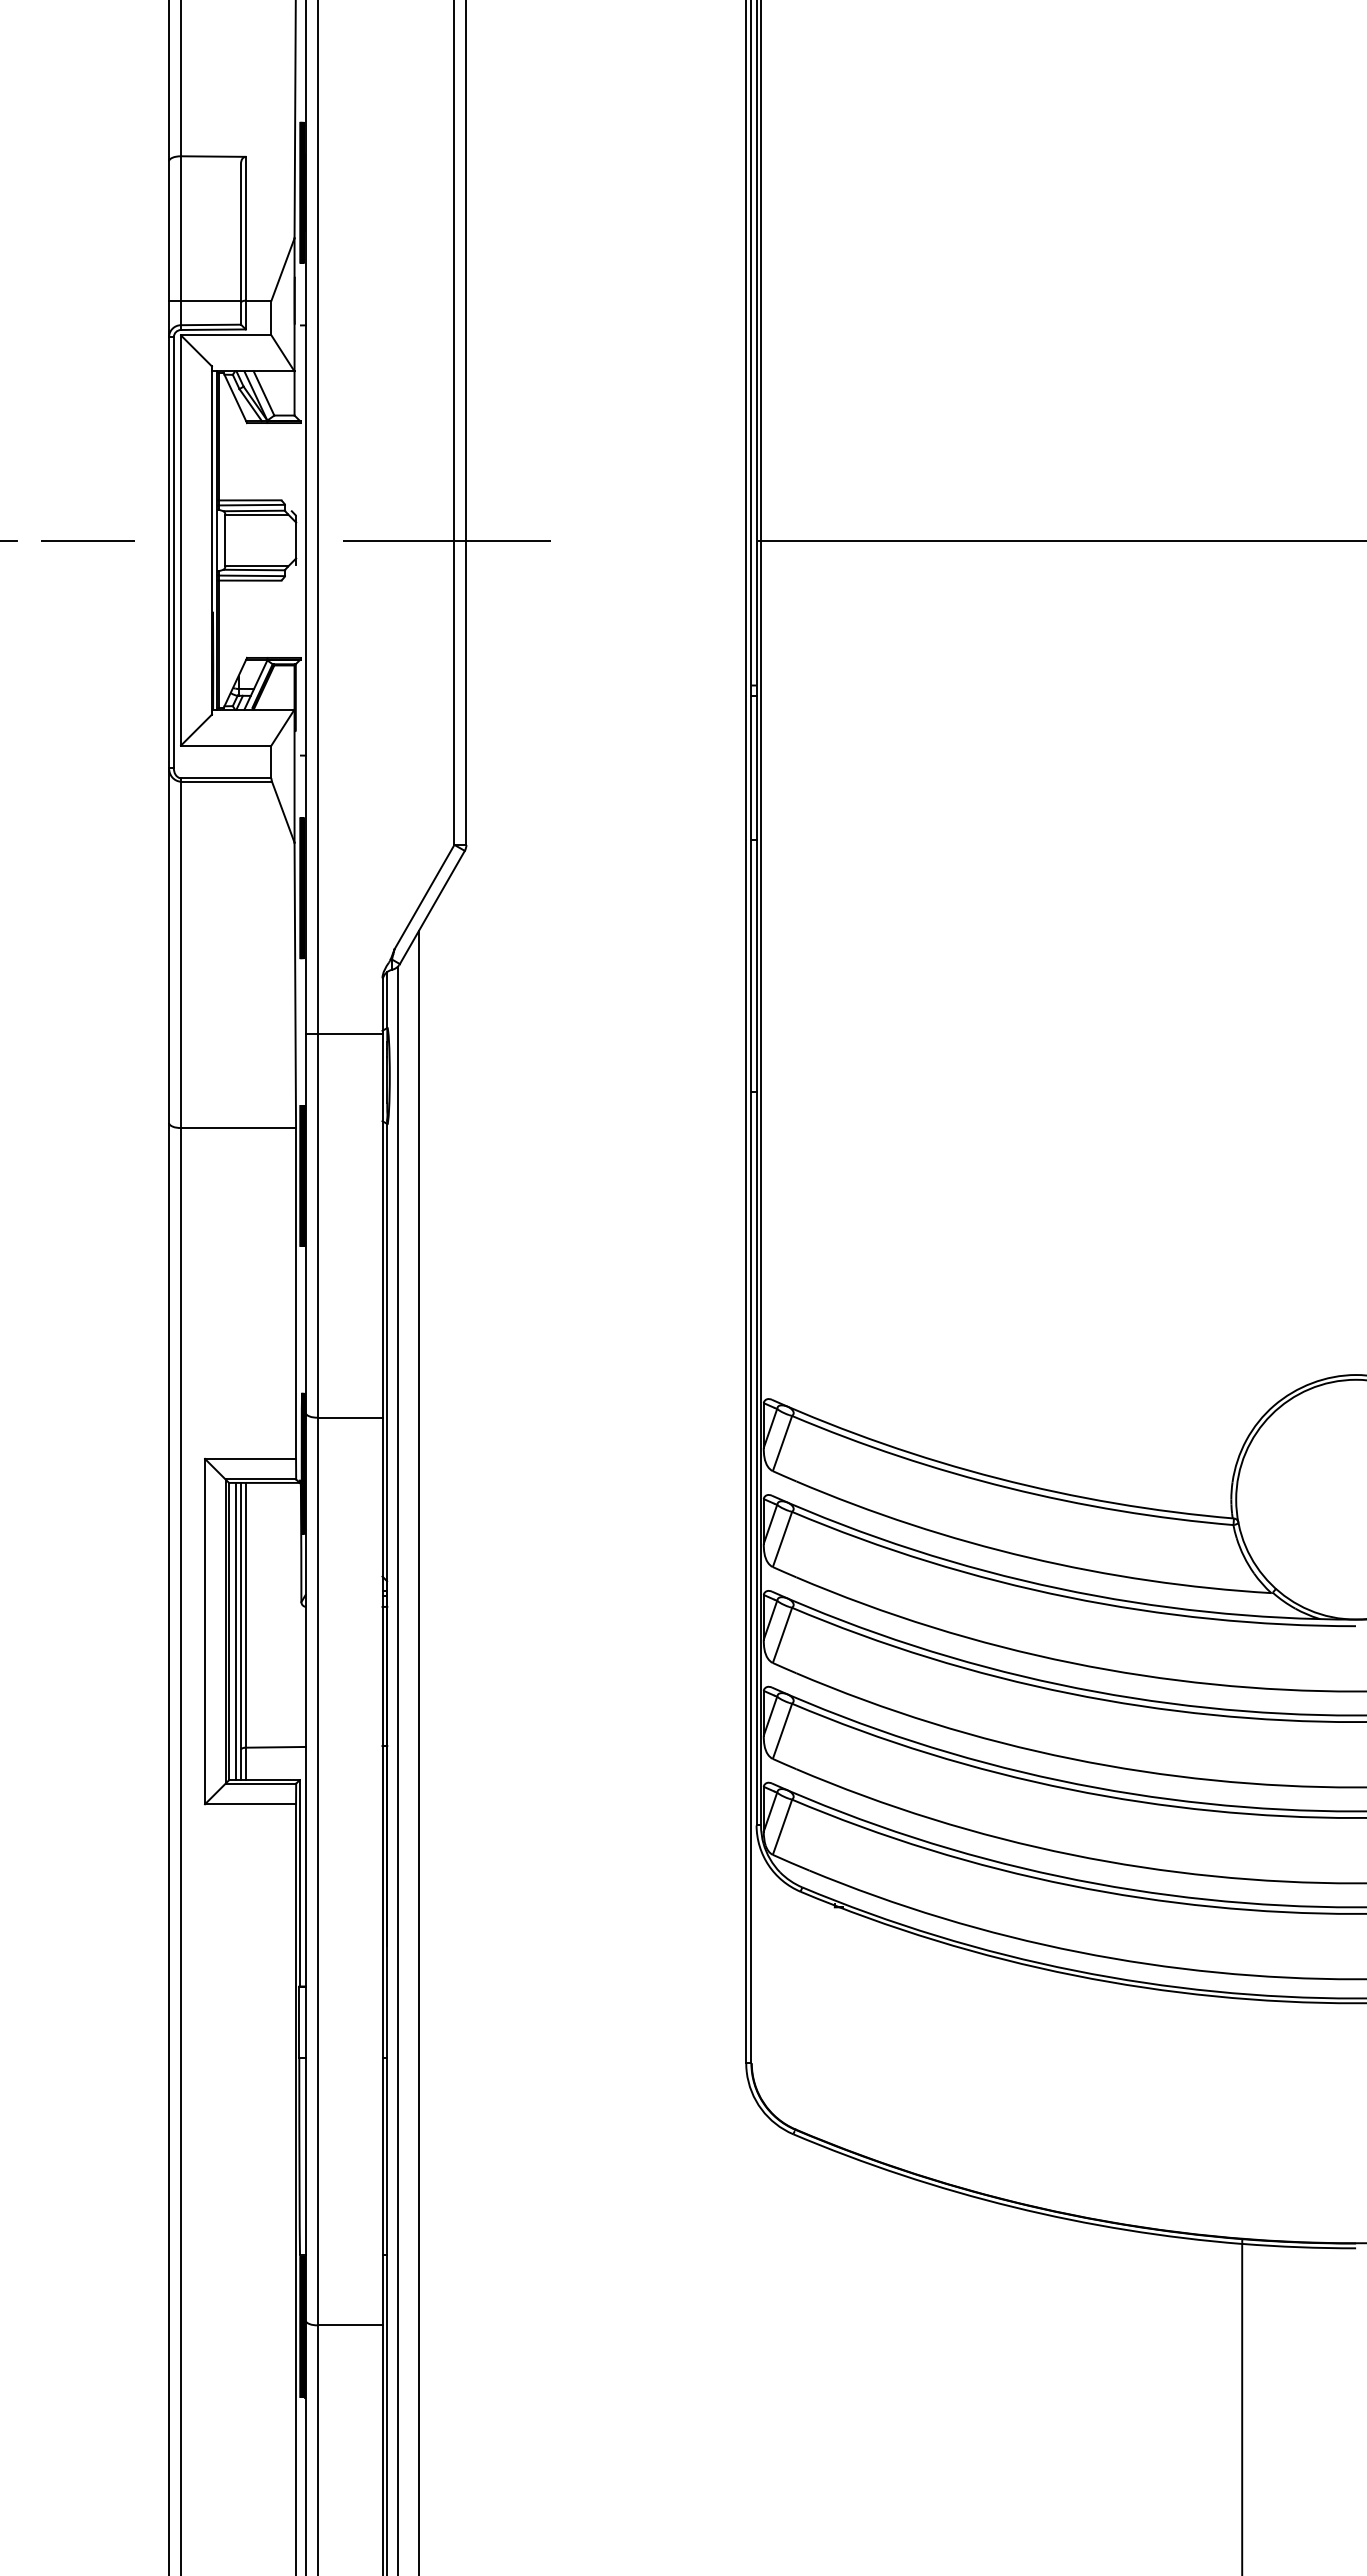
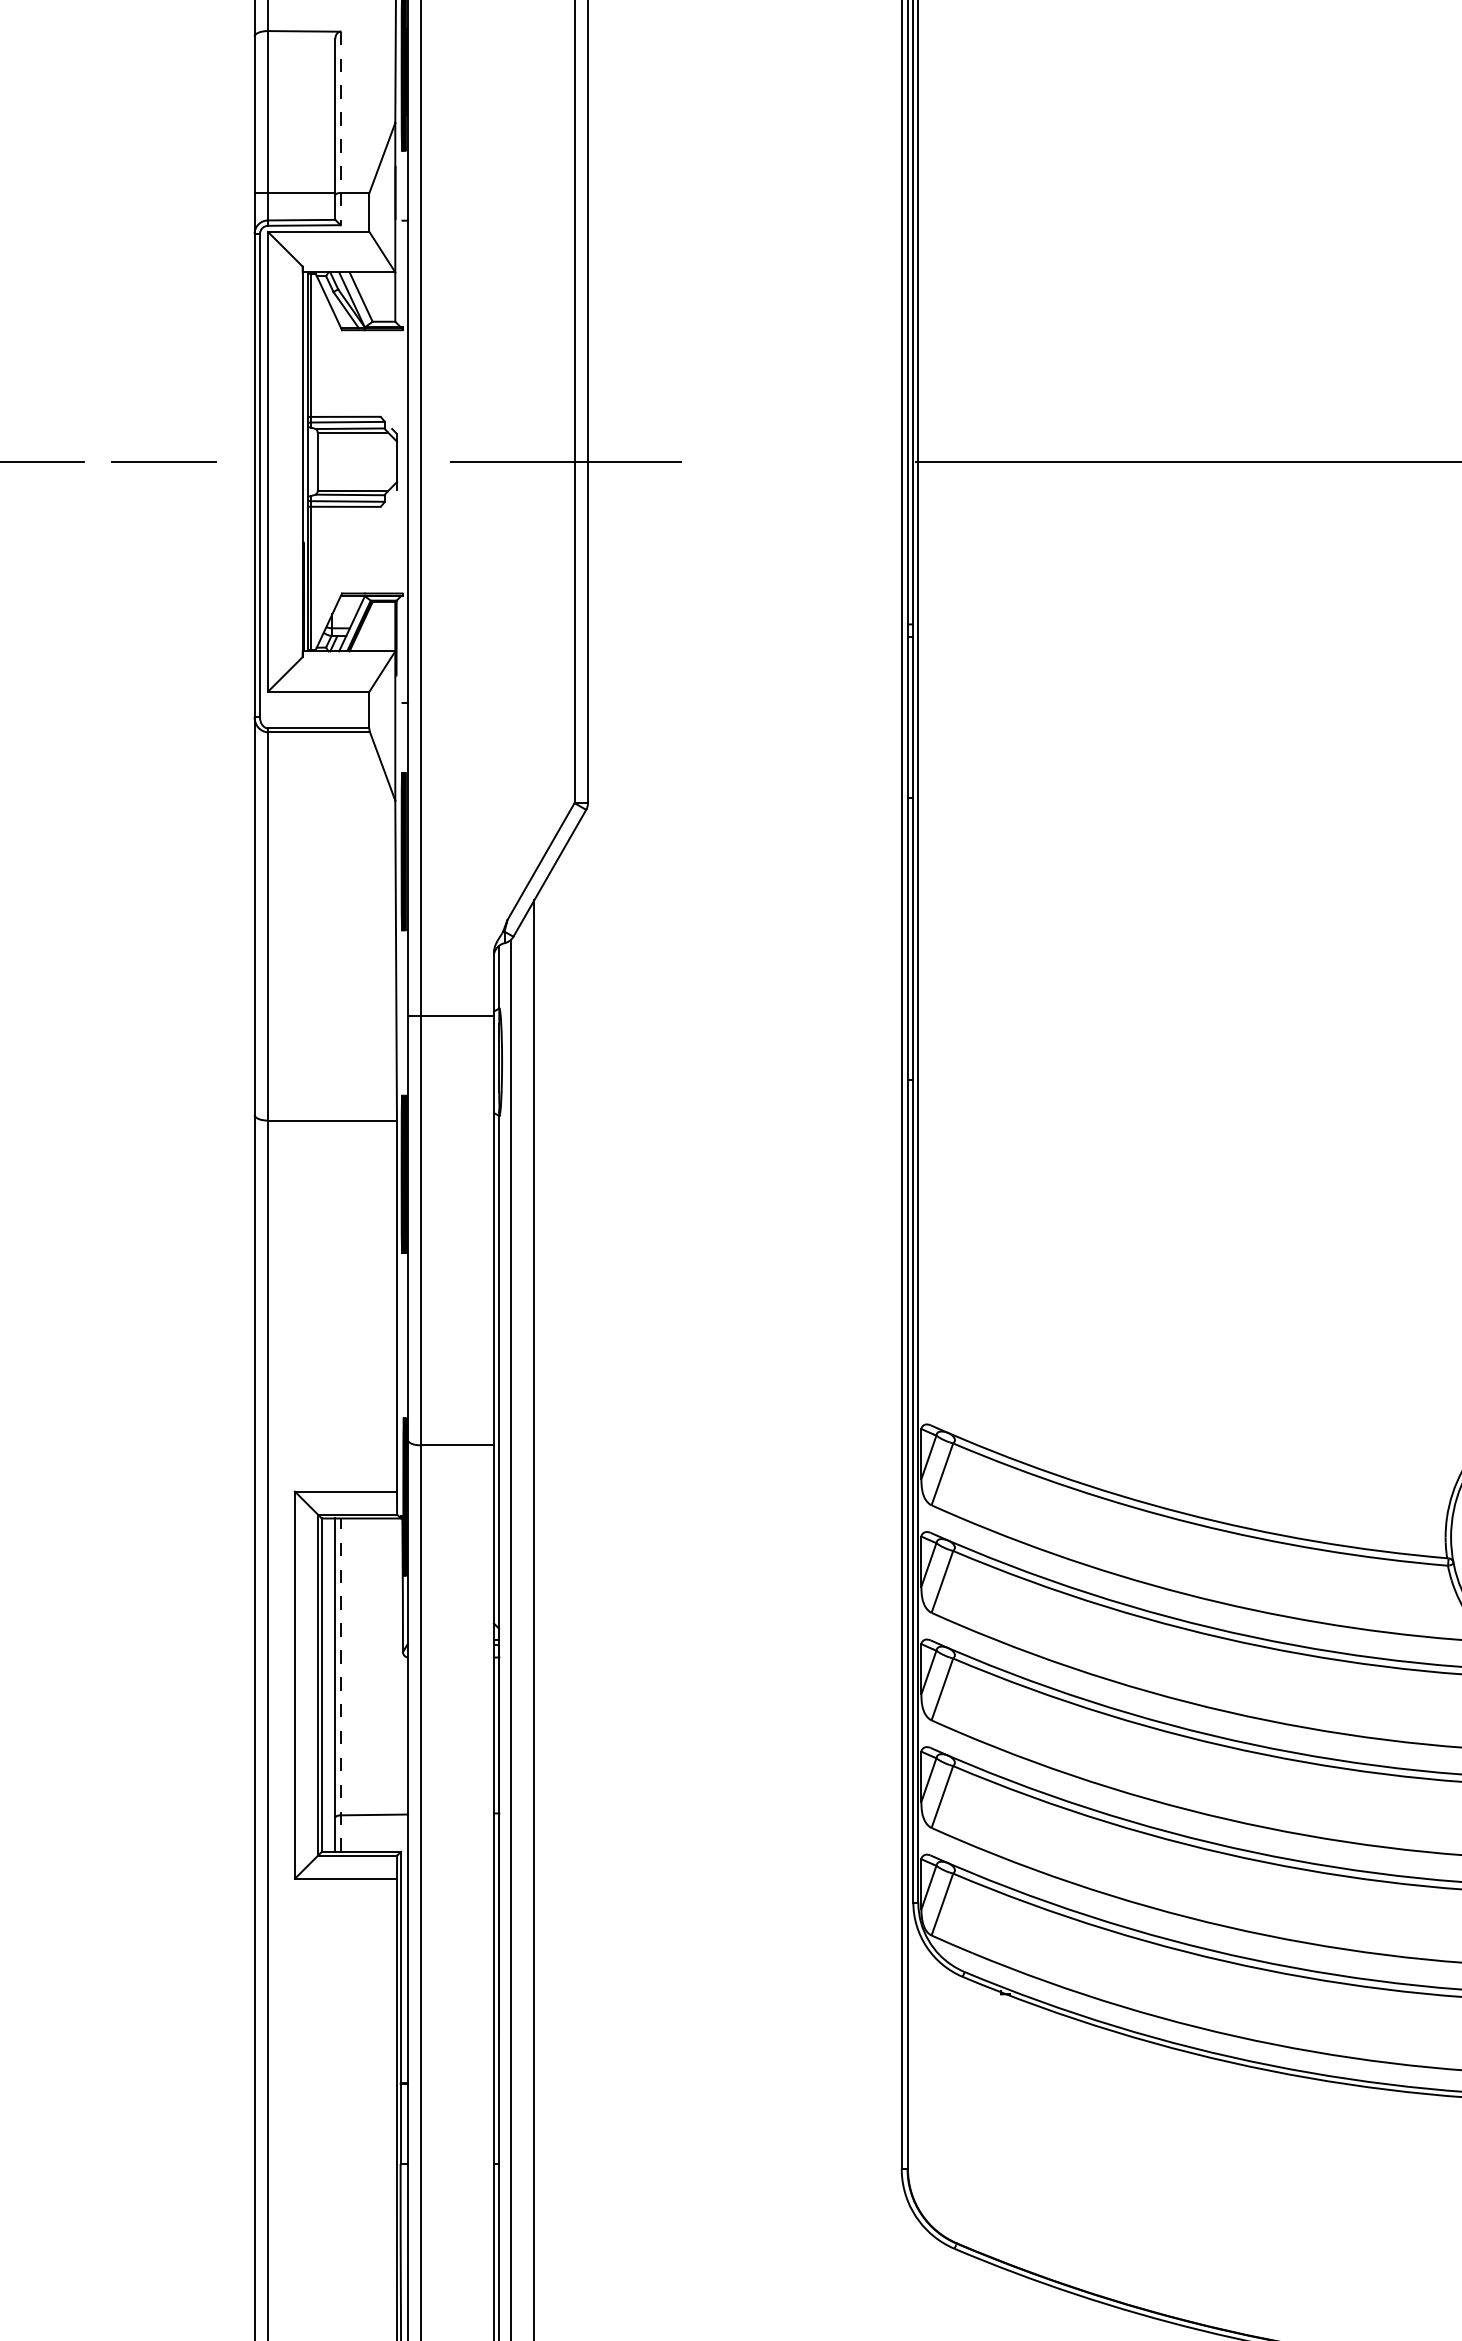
line: (245, 243) -> (340, 128), solid -> dashed
line: (236, 1631) -> (330, 1685), removed
line: (245, 1631) -> (340, 1685), solid -> dashed

